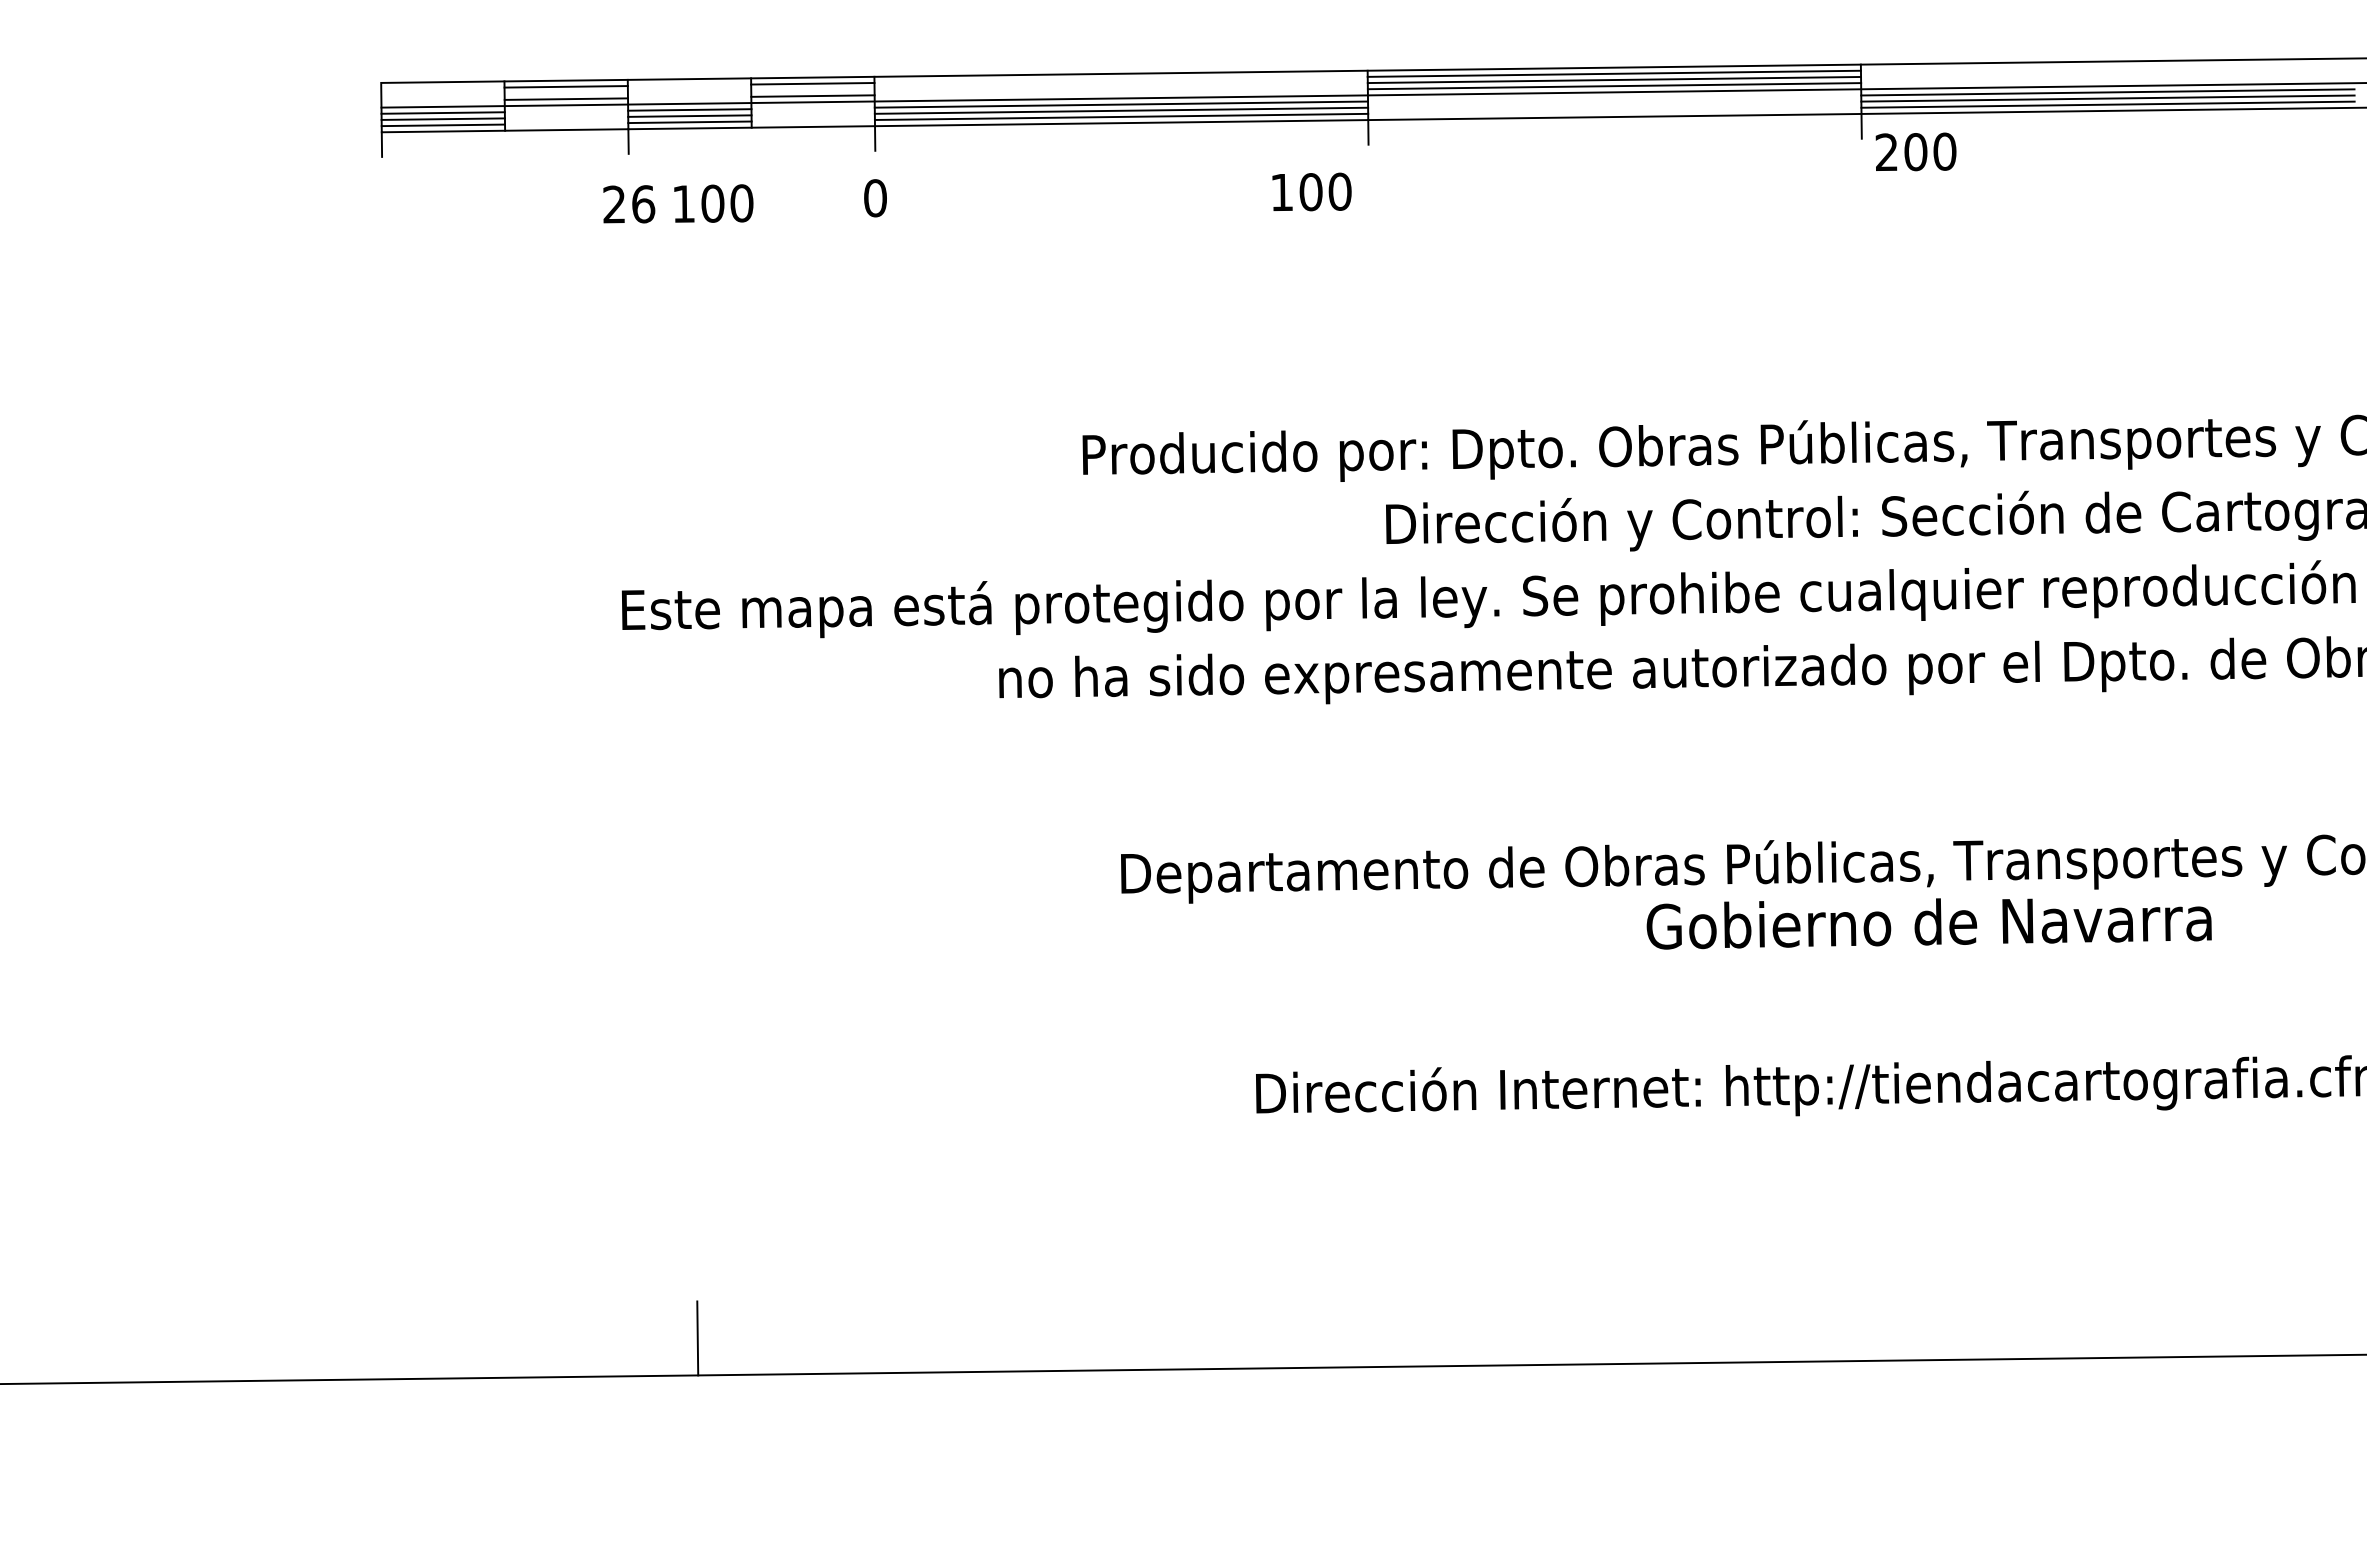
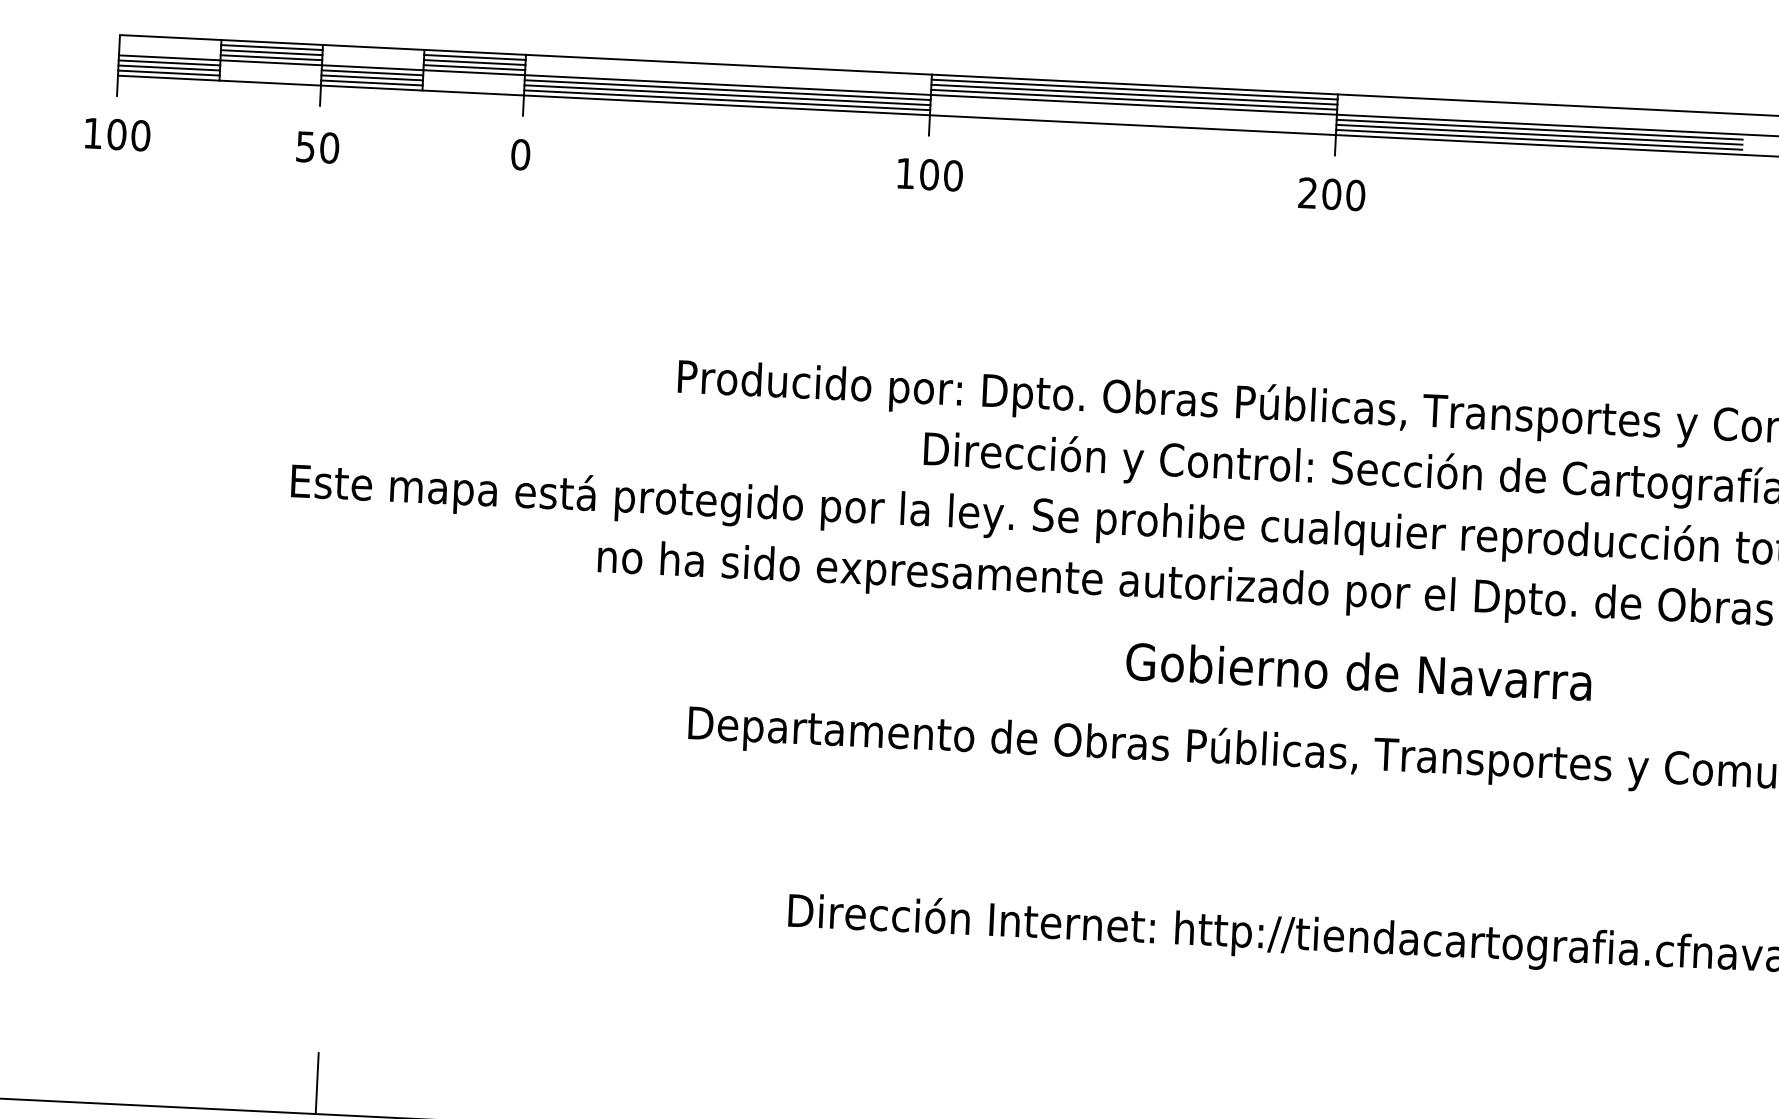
line: (812, 89) -> (474, 62), added
line: (565, 92) -> (271, 52), added
text: (1915, 151) -> (1331, 193), moved
text: (1311, 191) -> (929, 174), moved
text: (713, 203) -> (117, 134), moved
text: (629, 204) -> (318, 147), 26 -> 50
text: (1928, 923) -> (1358, 672), moved

